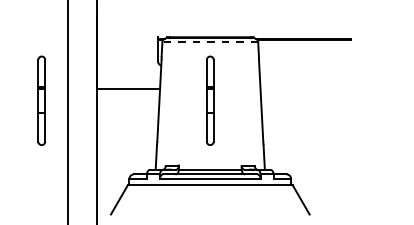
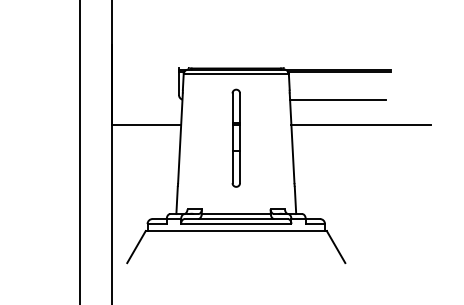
line: (210, 42) -> (236, 74), dashed -> solid
line: (302, 65) -> (337, 99), added
line: (323, 88) -> (360, 124), added
part: (41, 100) -> (50, 137), removed

